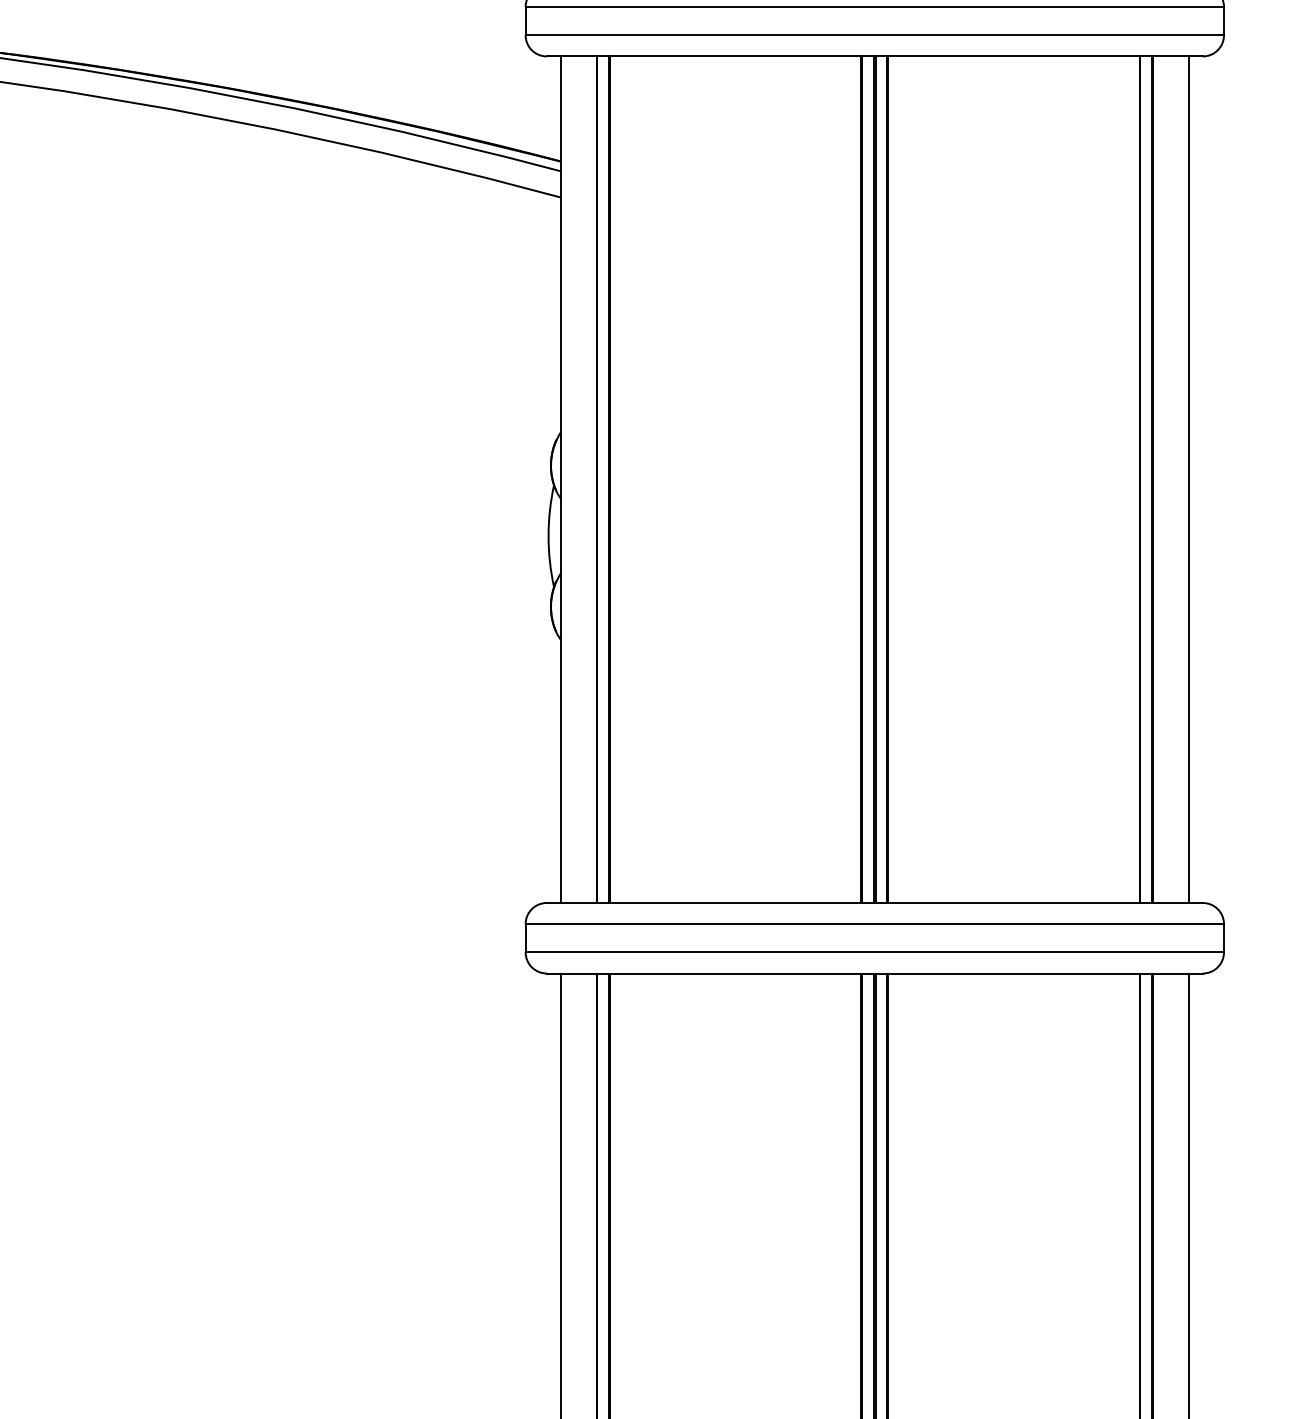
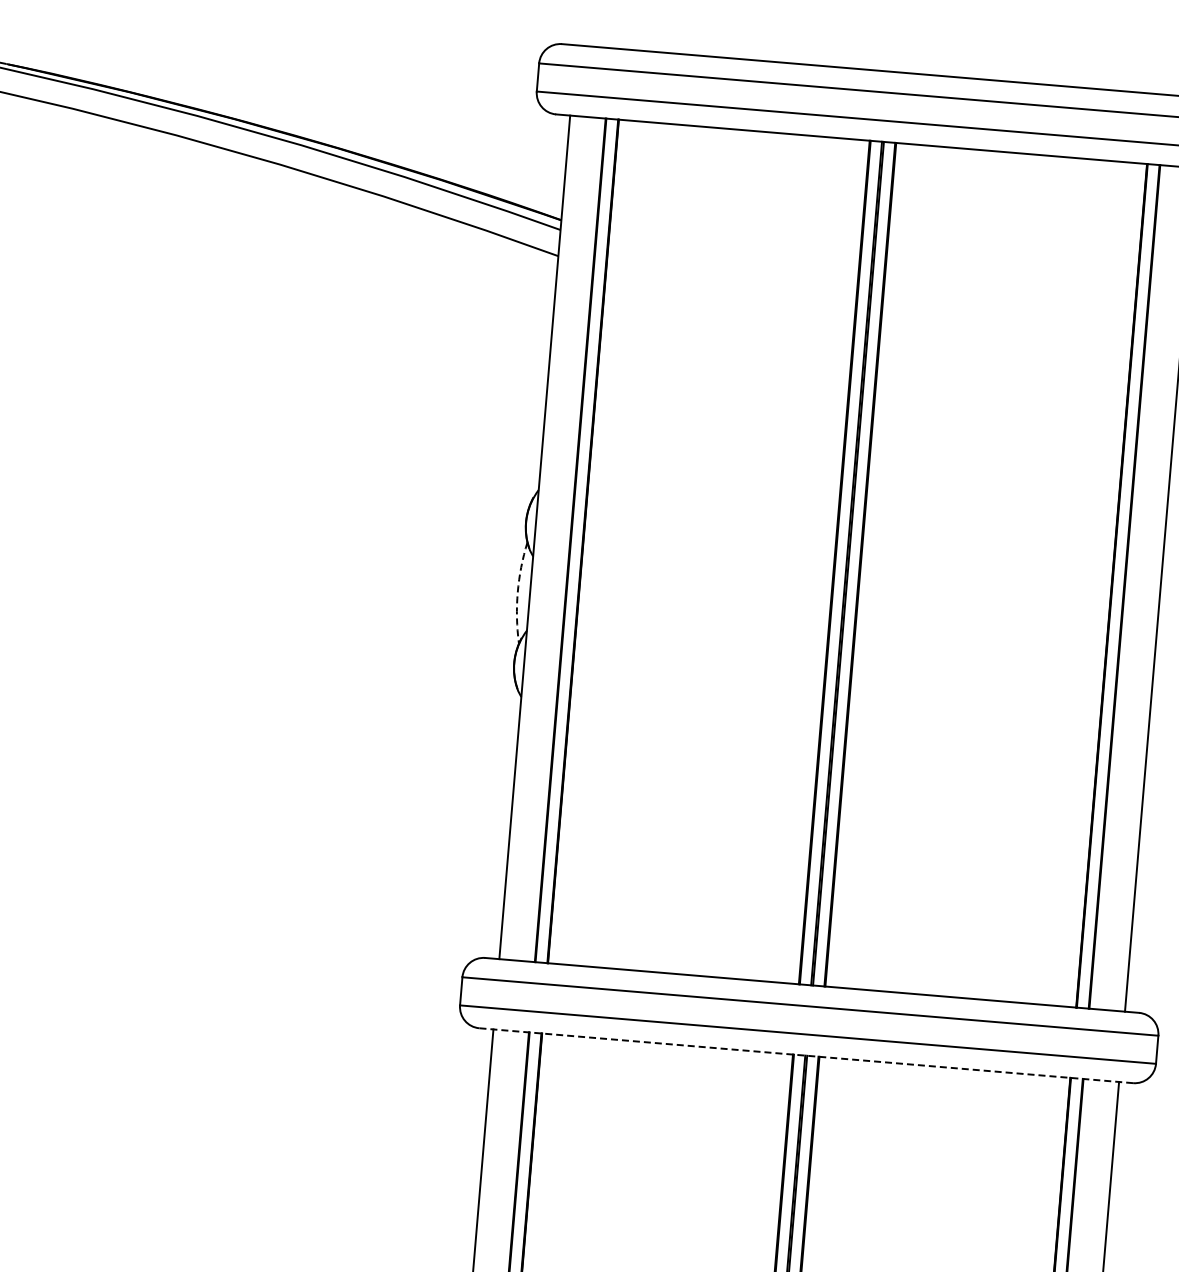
arc: (548, 536) -> (517, 592), solid -> dashed
line: (874, 973) -> (805, 1055), solid -> dashed

